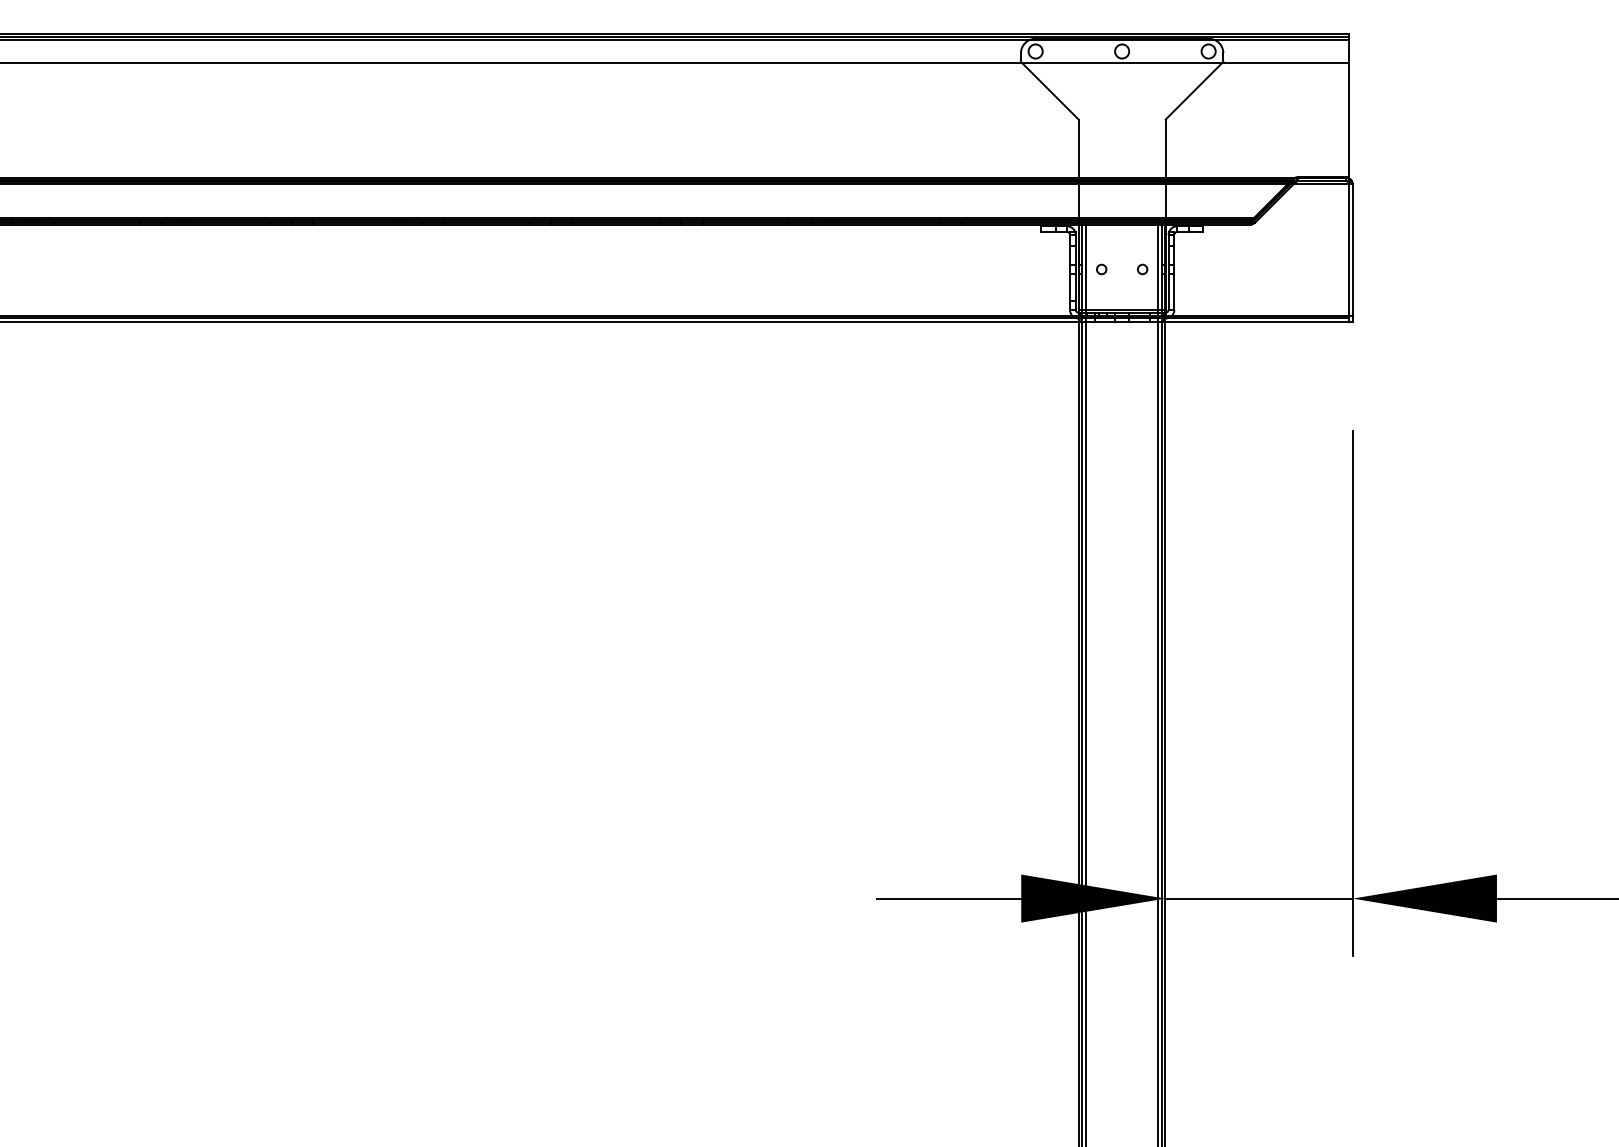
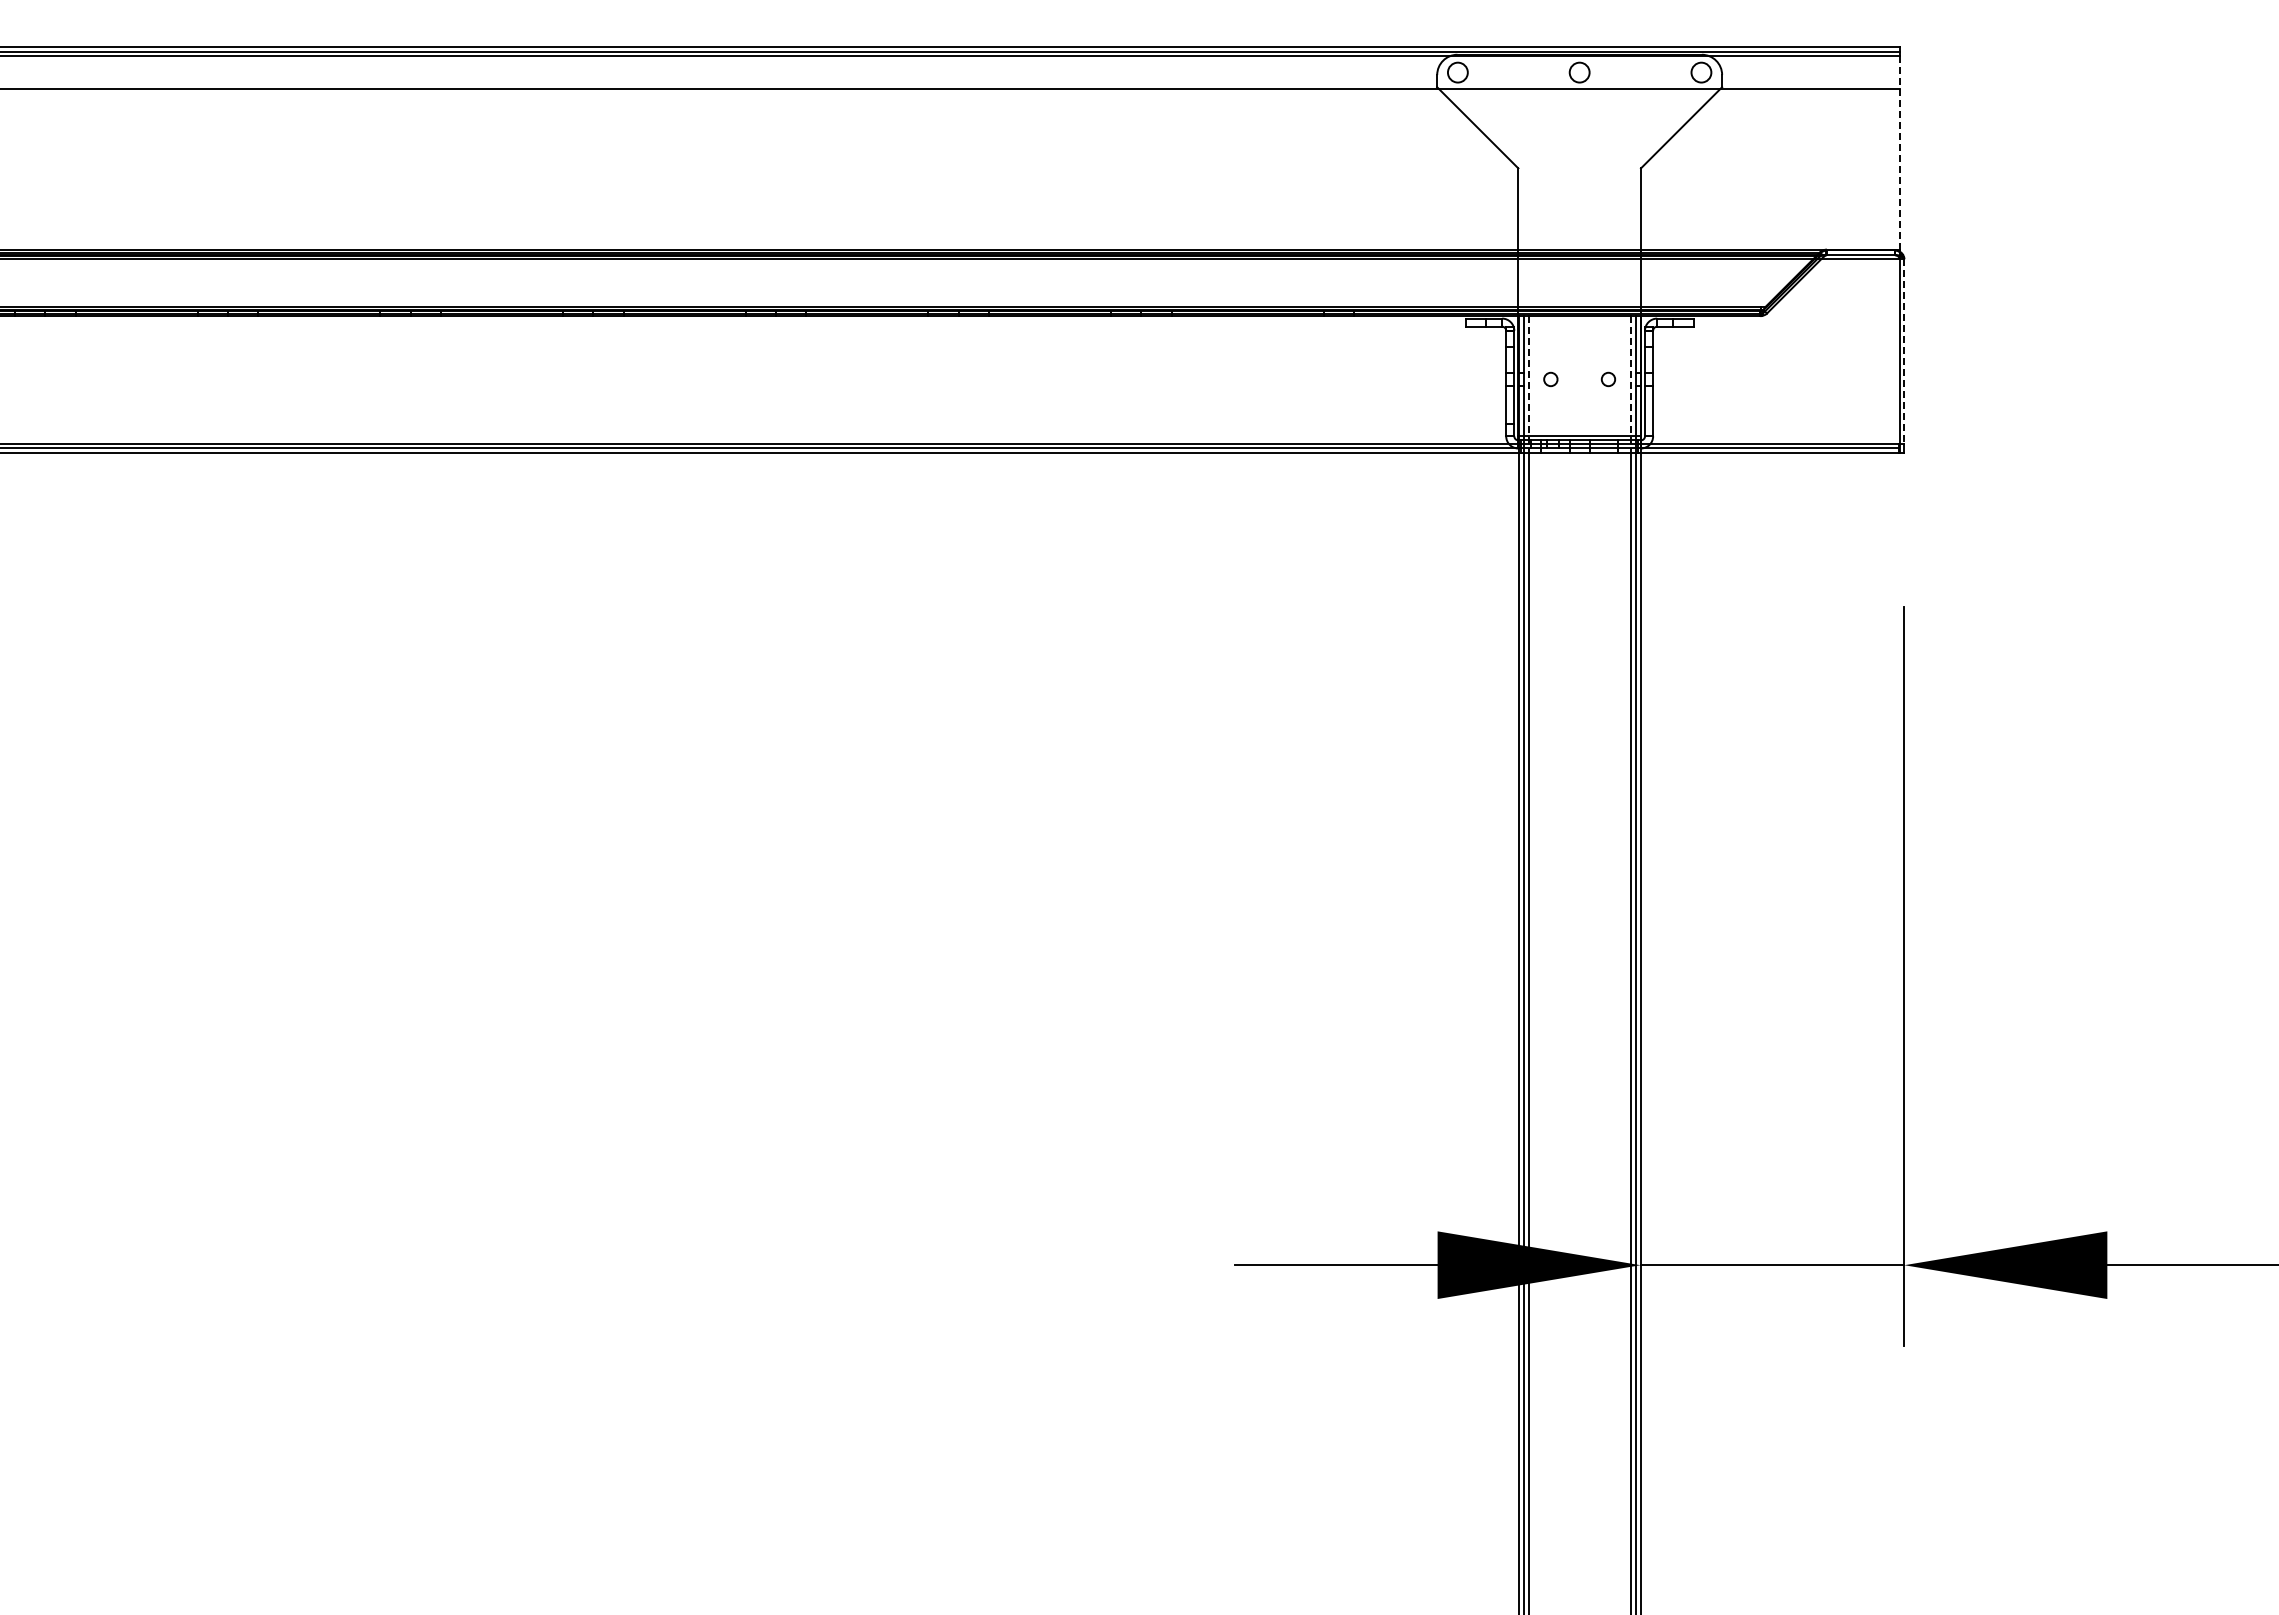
line: (1349, 108) -> (1899, 153), solid -> dashed
line: (1352, 249) -> (1904, 351), solid -> dashed
line: (1085, 273) -> (1528, 384), solid -> dashed
line: (1158, 273) -> (1630, 384), solid -> dashed

